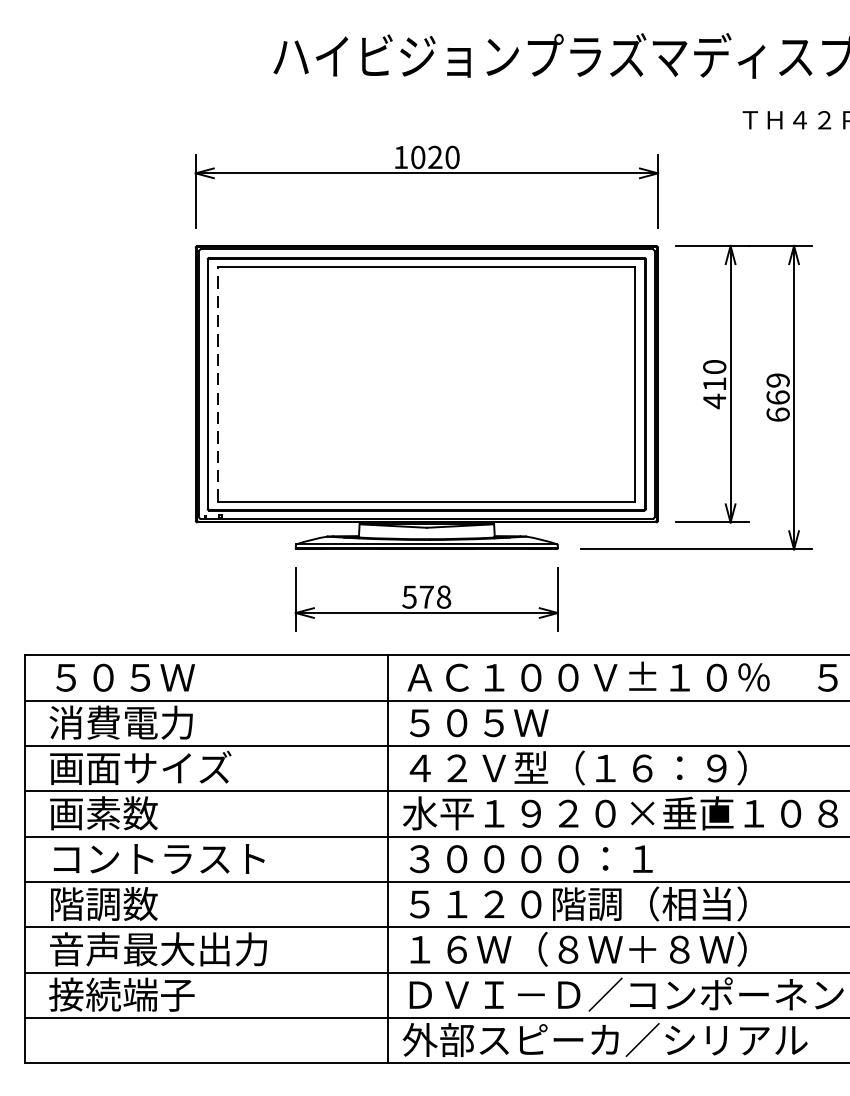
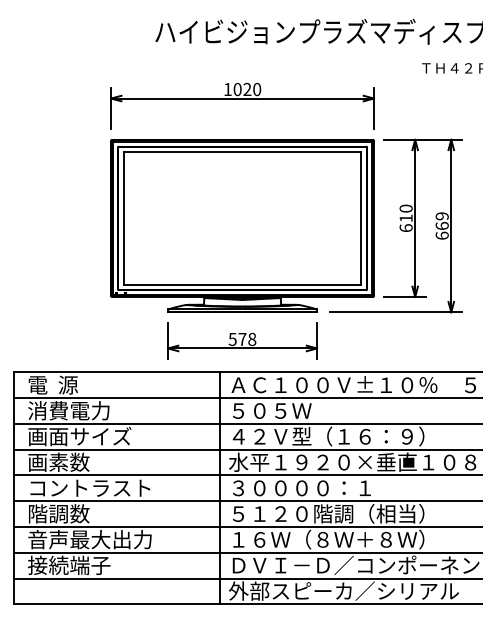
line: (219, 384) -> (124, 218), dashed -> solid
text: (713, 400) -> (405, 227), 410 -> 610
text: (122, 676) -> (69, 384), ５０５Ｗ -> 電  源

